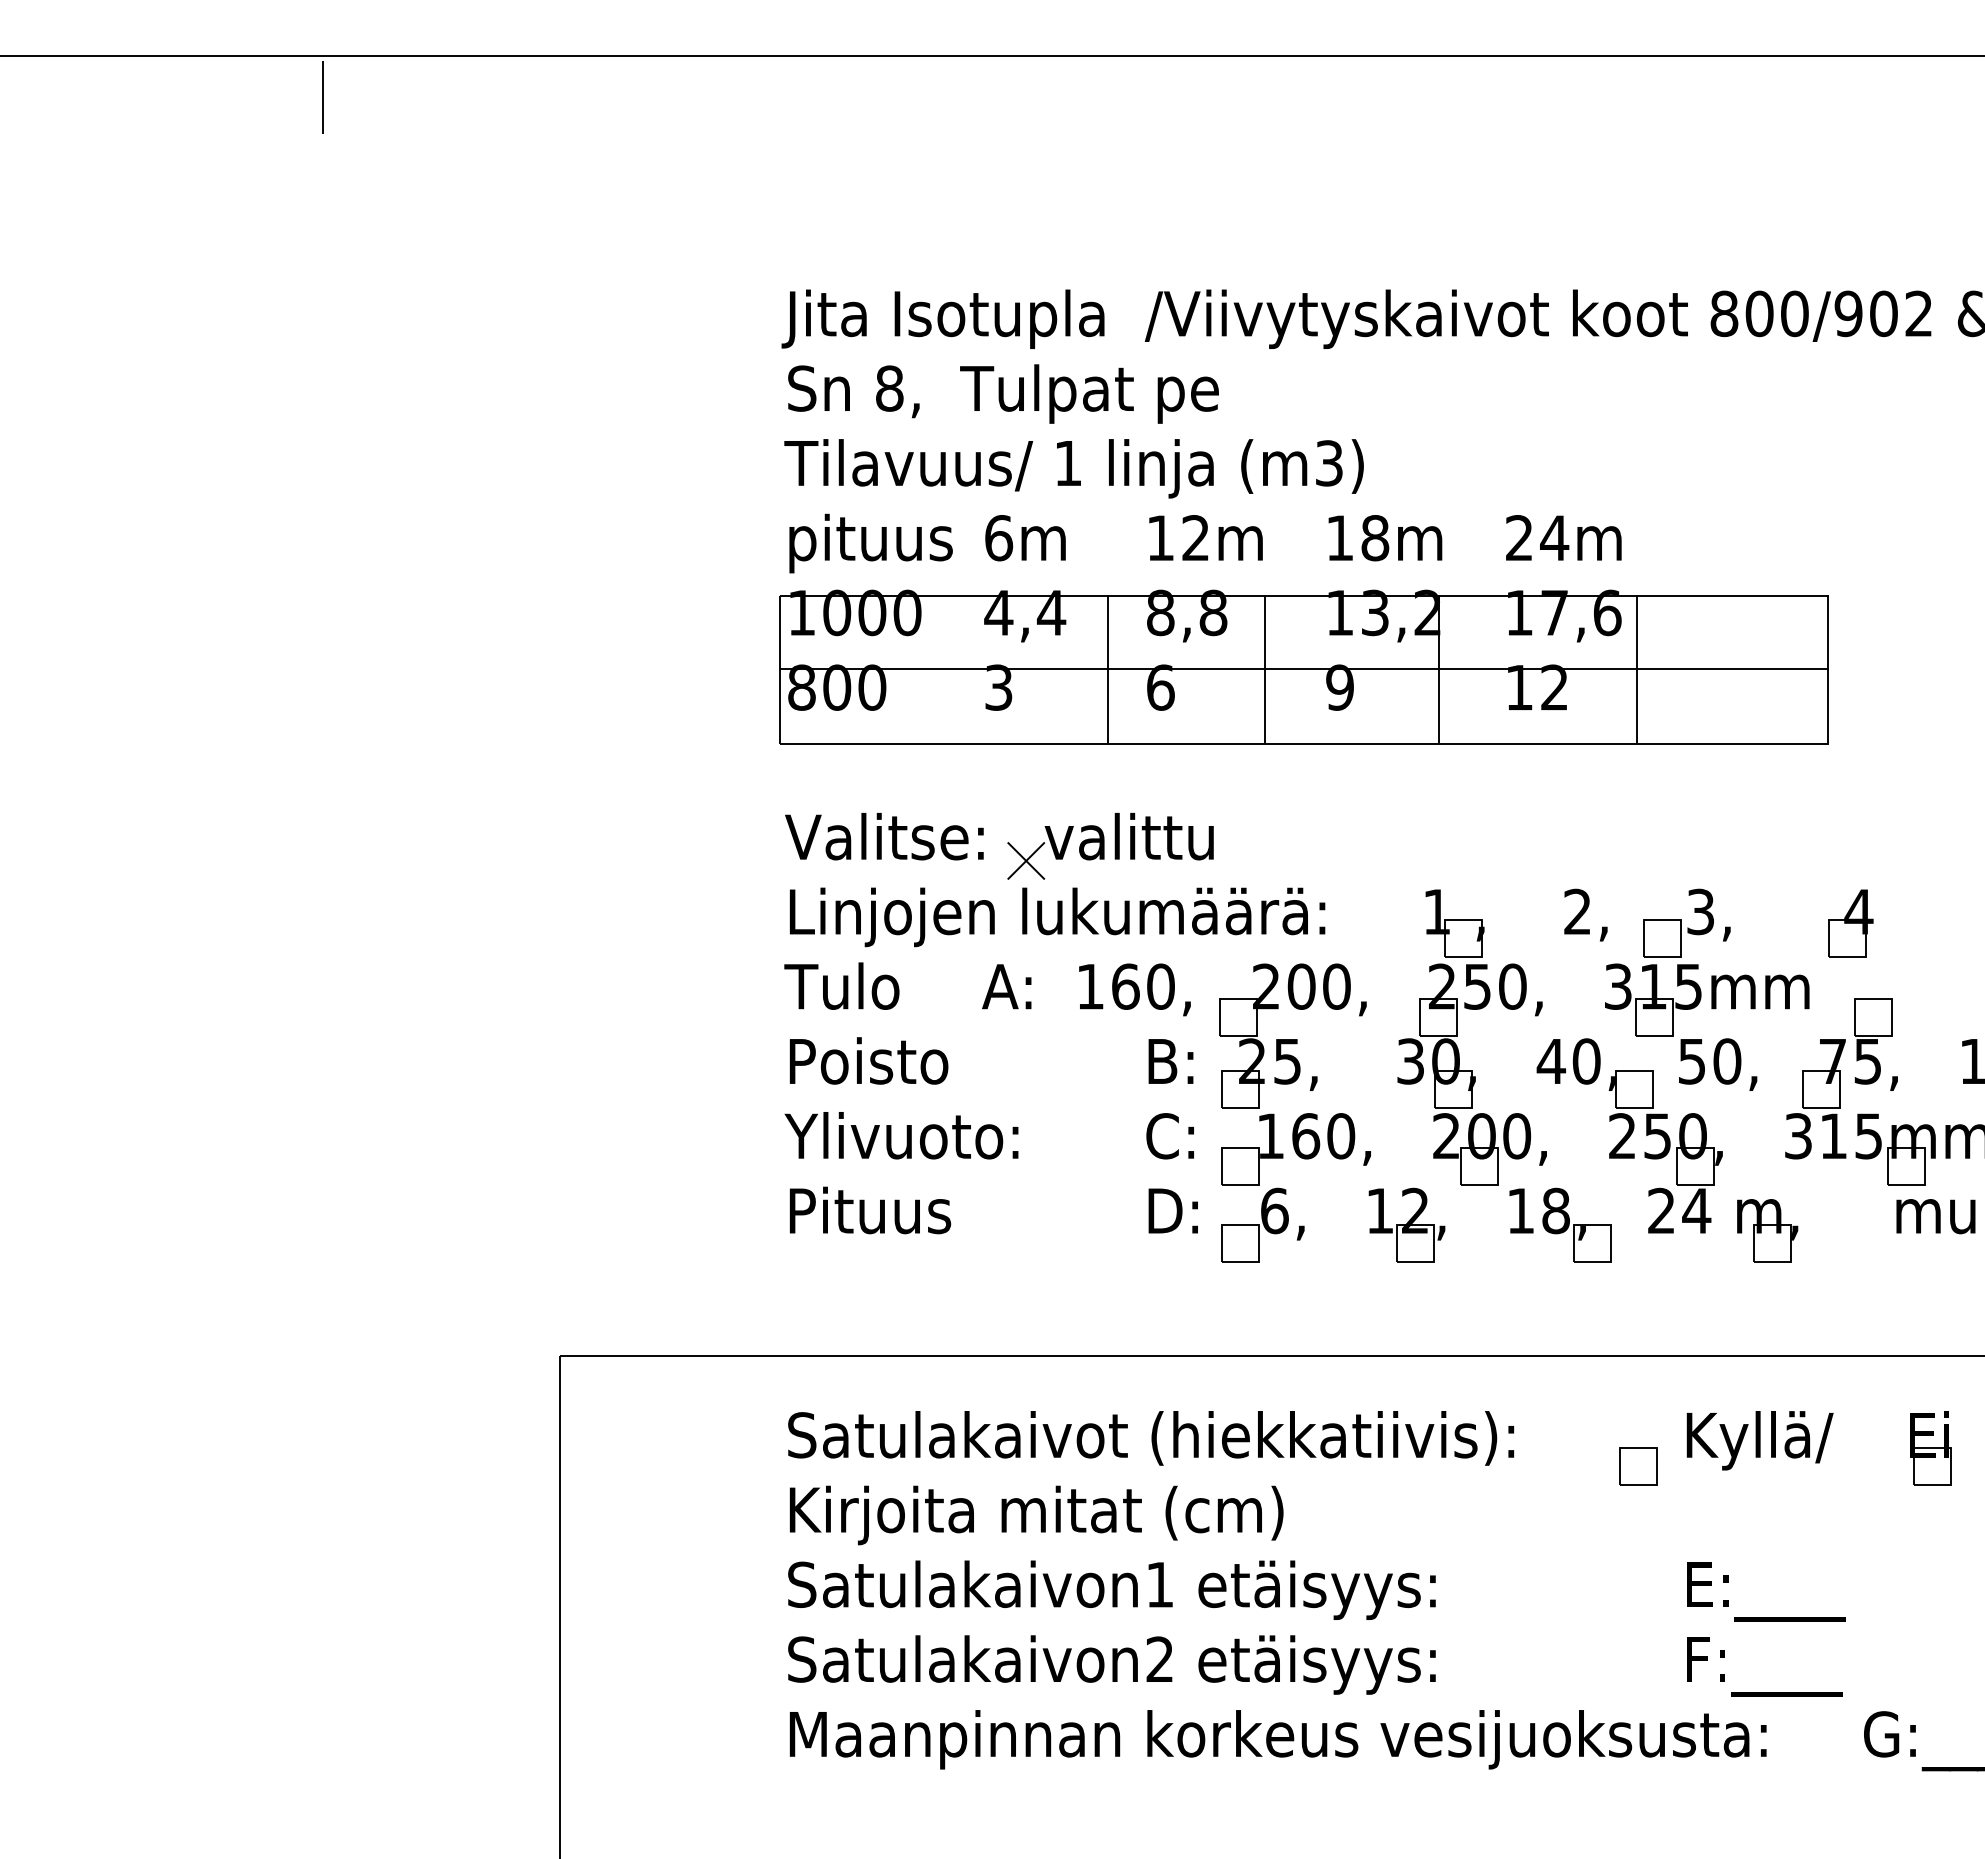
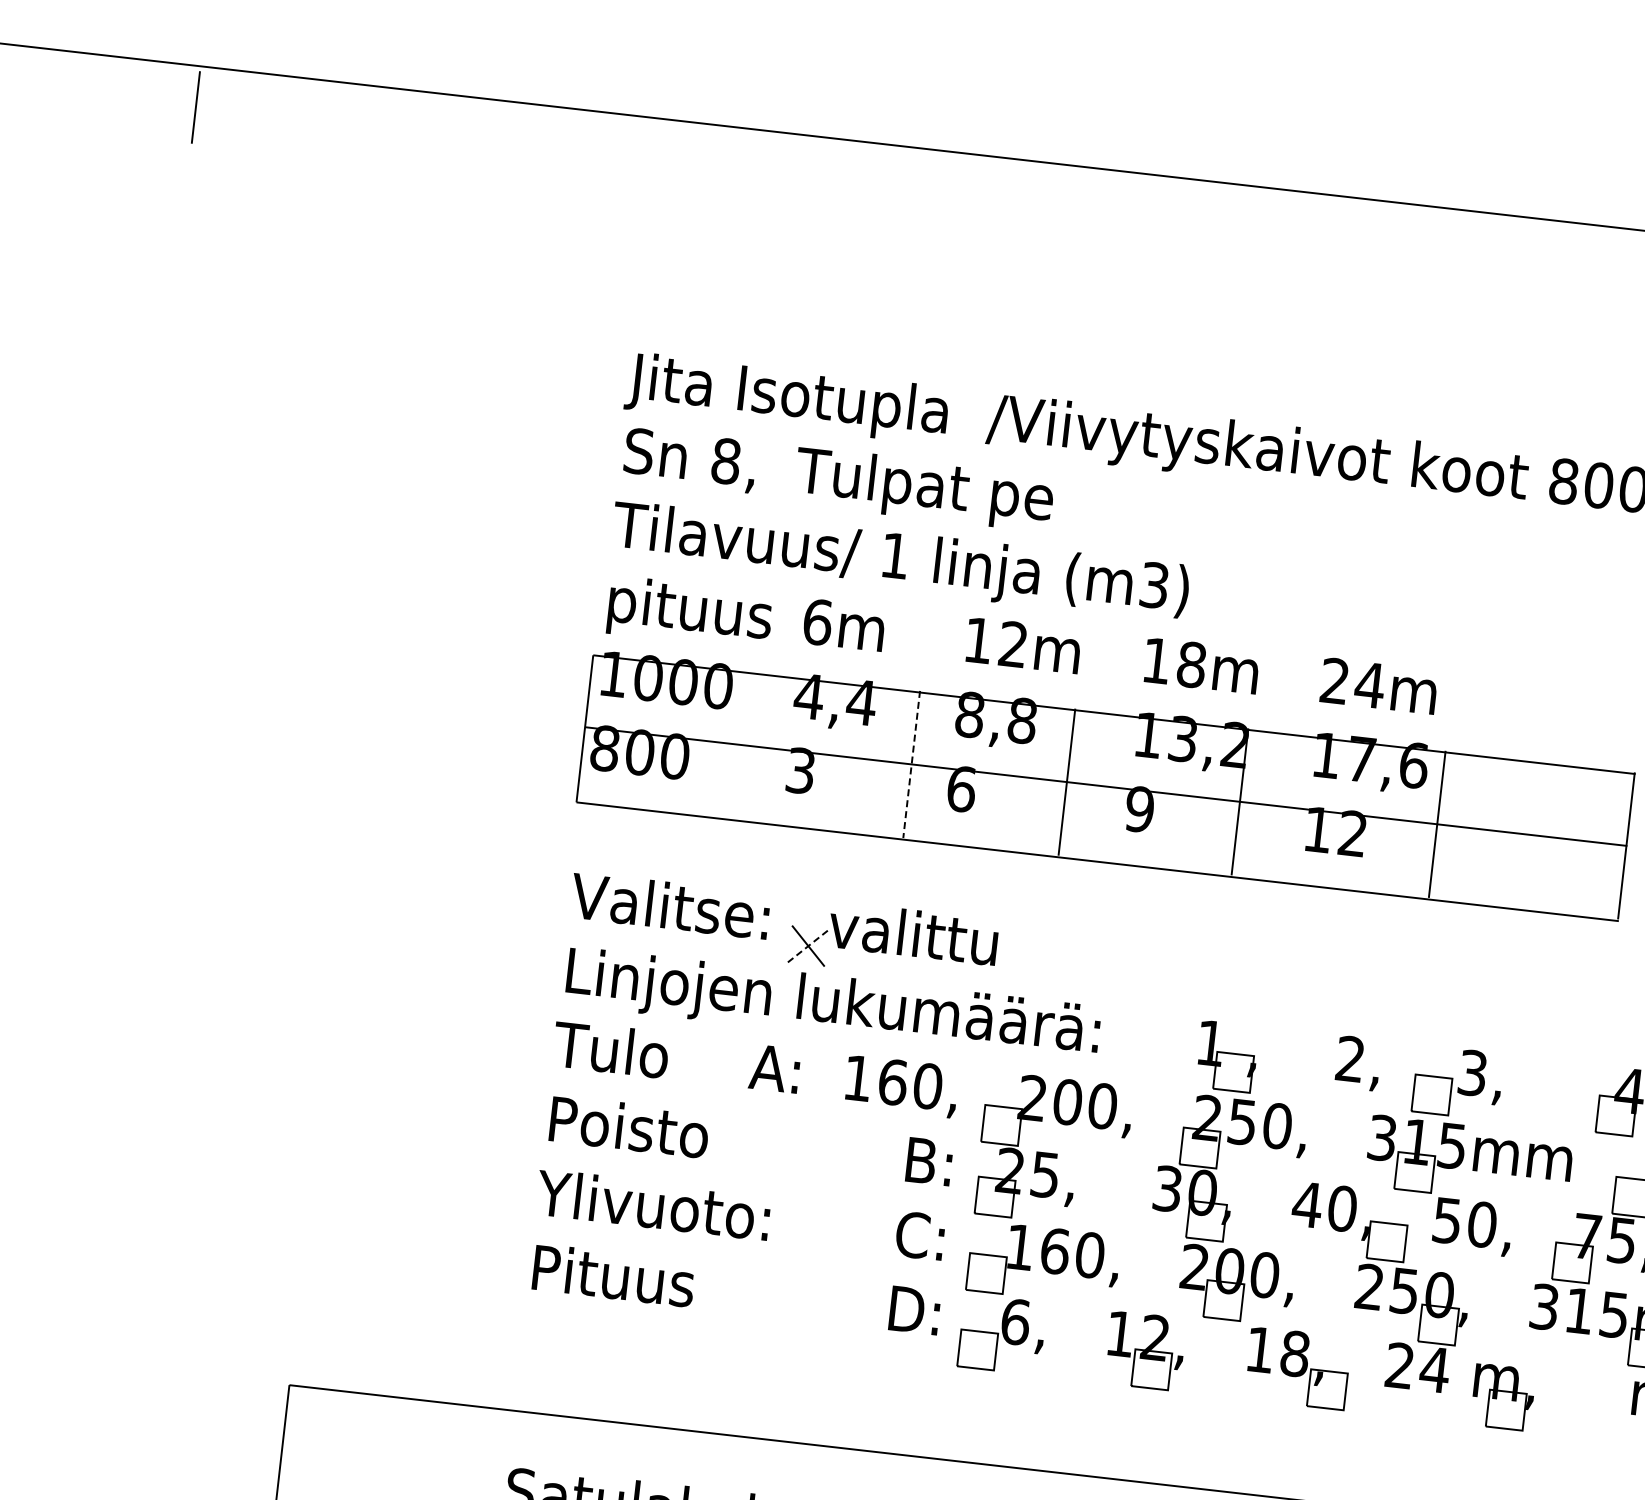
line: (1108, 669) -> (911, 765), solid -> dashed
line: (1026, 860) -> (808, 945), solid -> dashed

